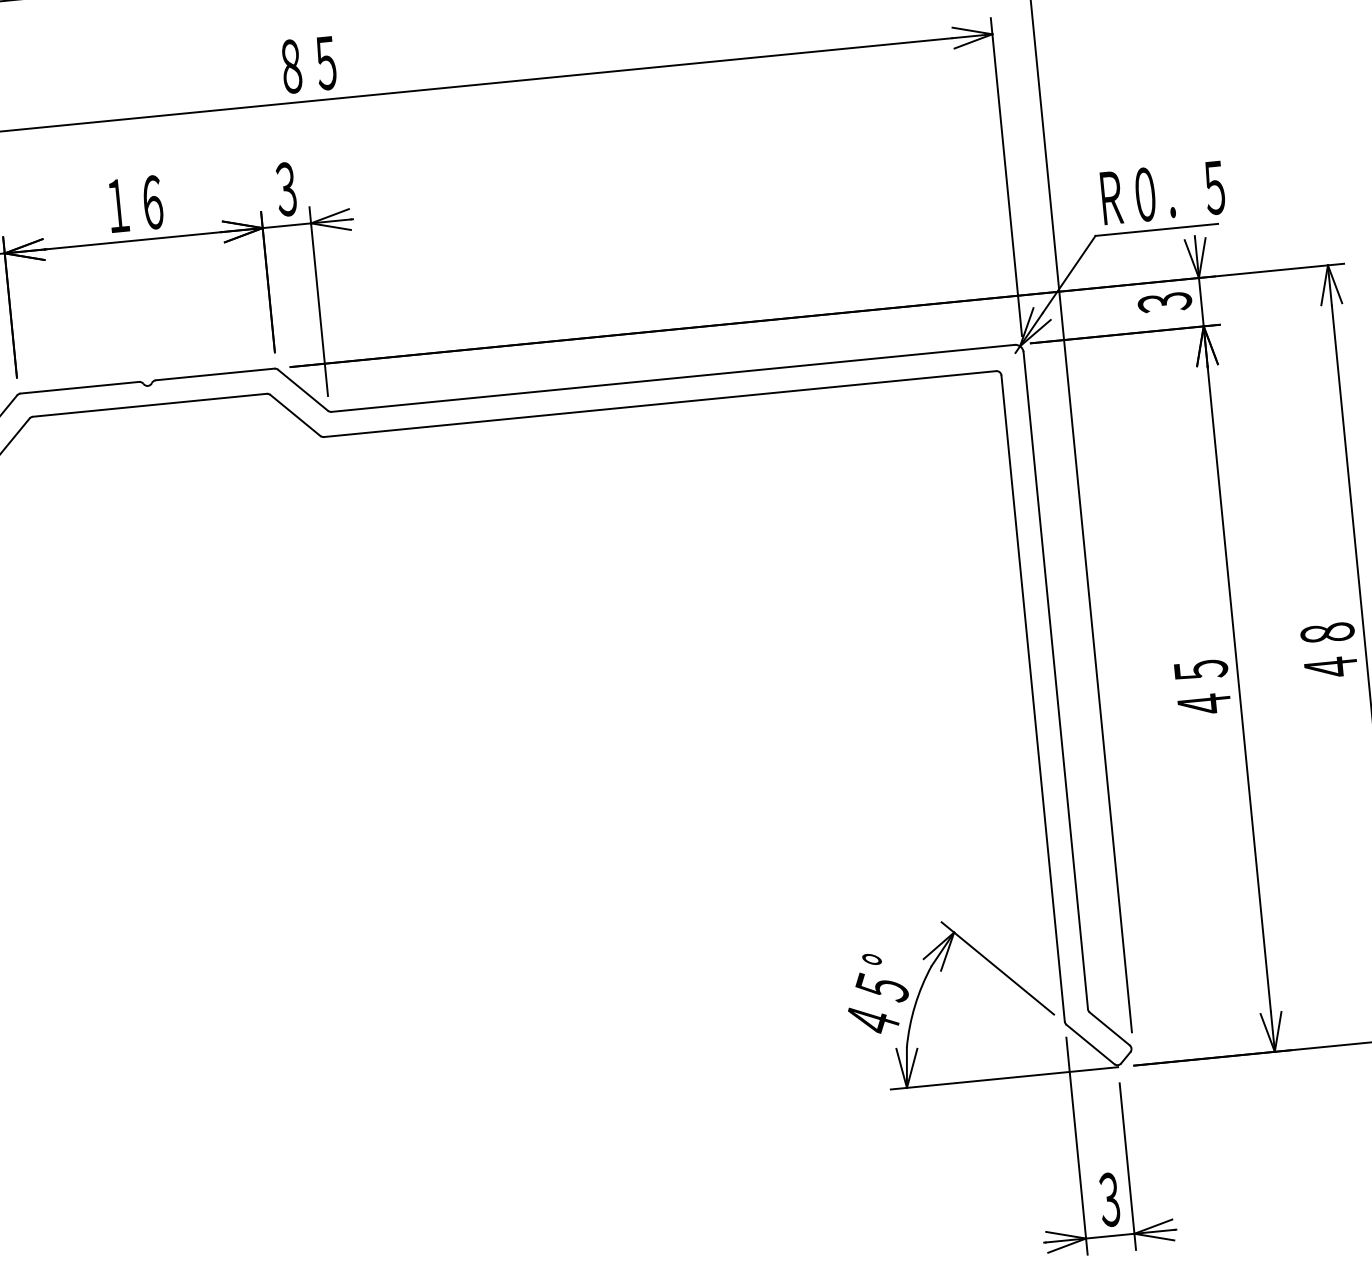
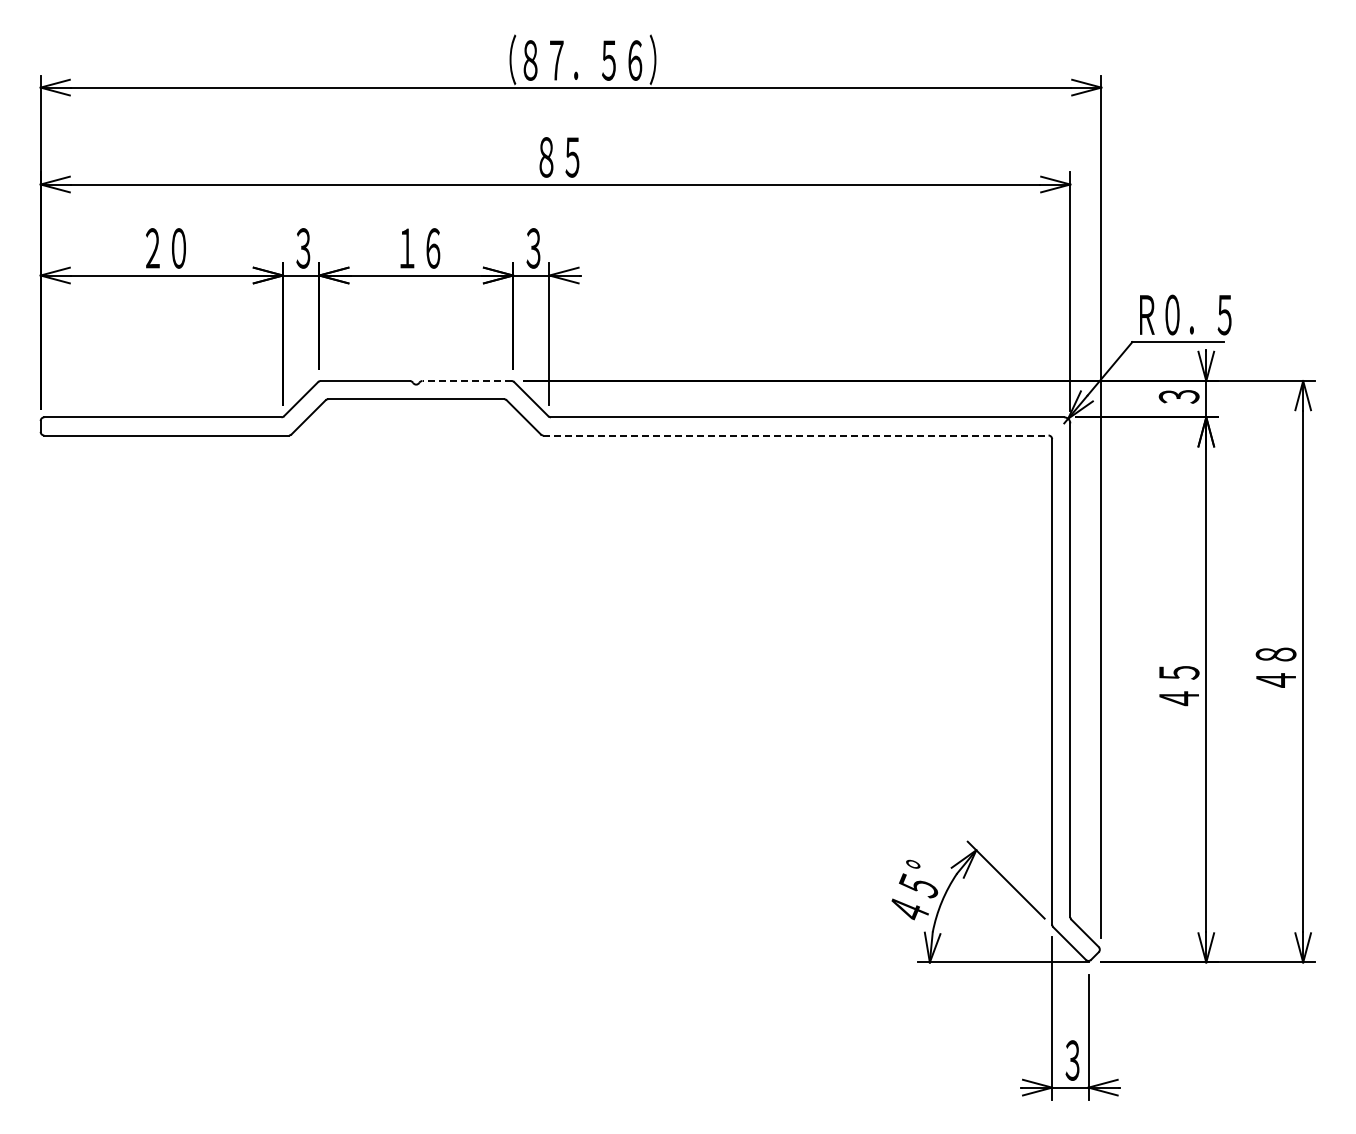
line: (215, 375) -> (467, 381), solid -> dashed
line: (659, 404) -> (795, 435), solid -> dashed

